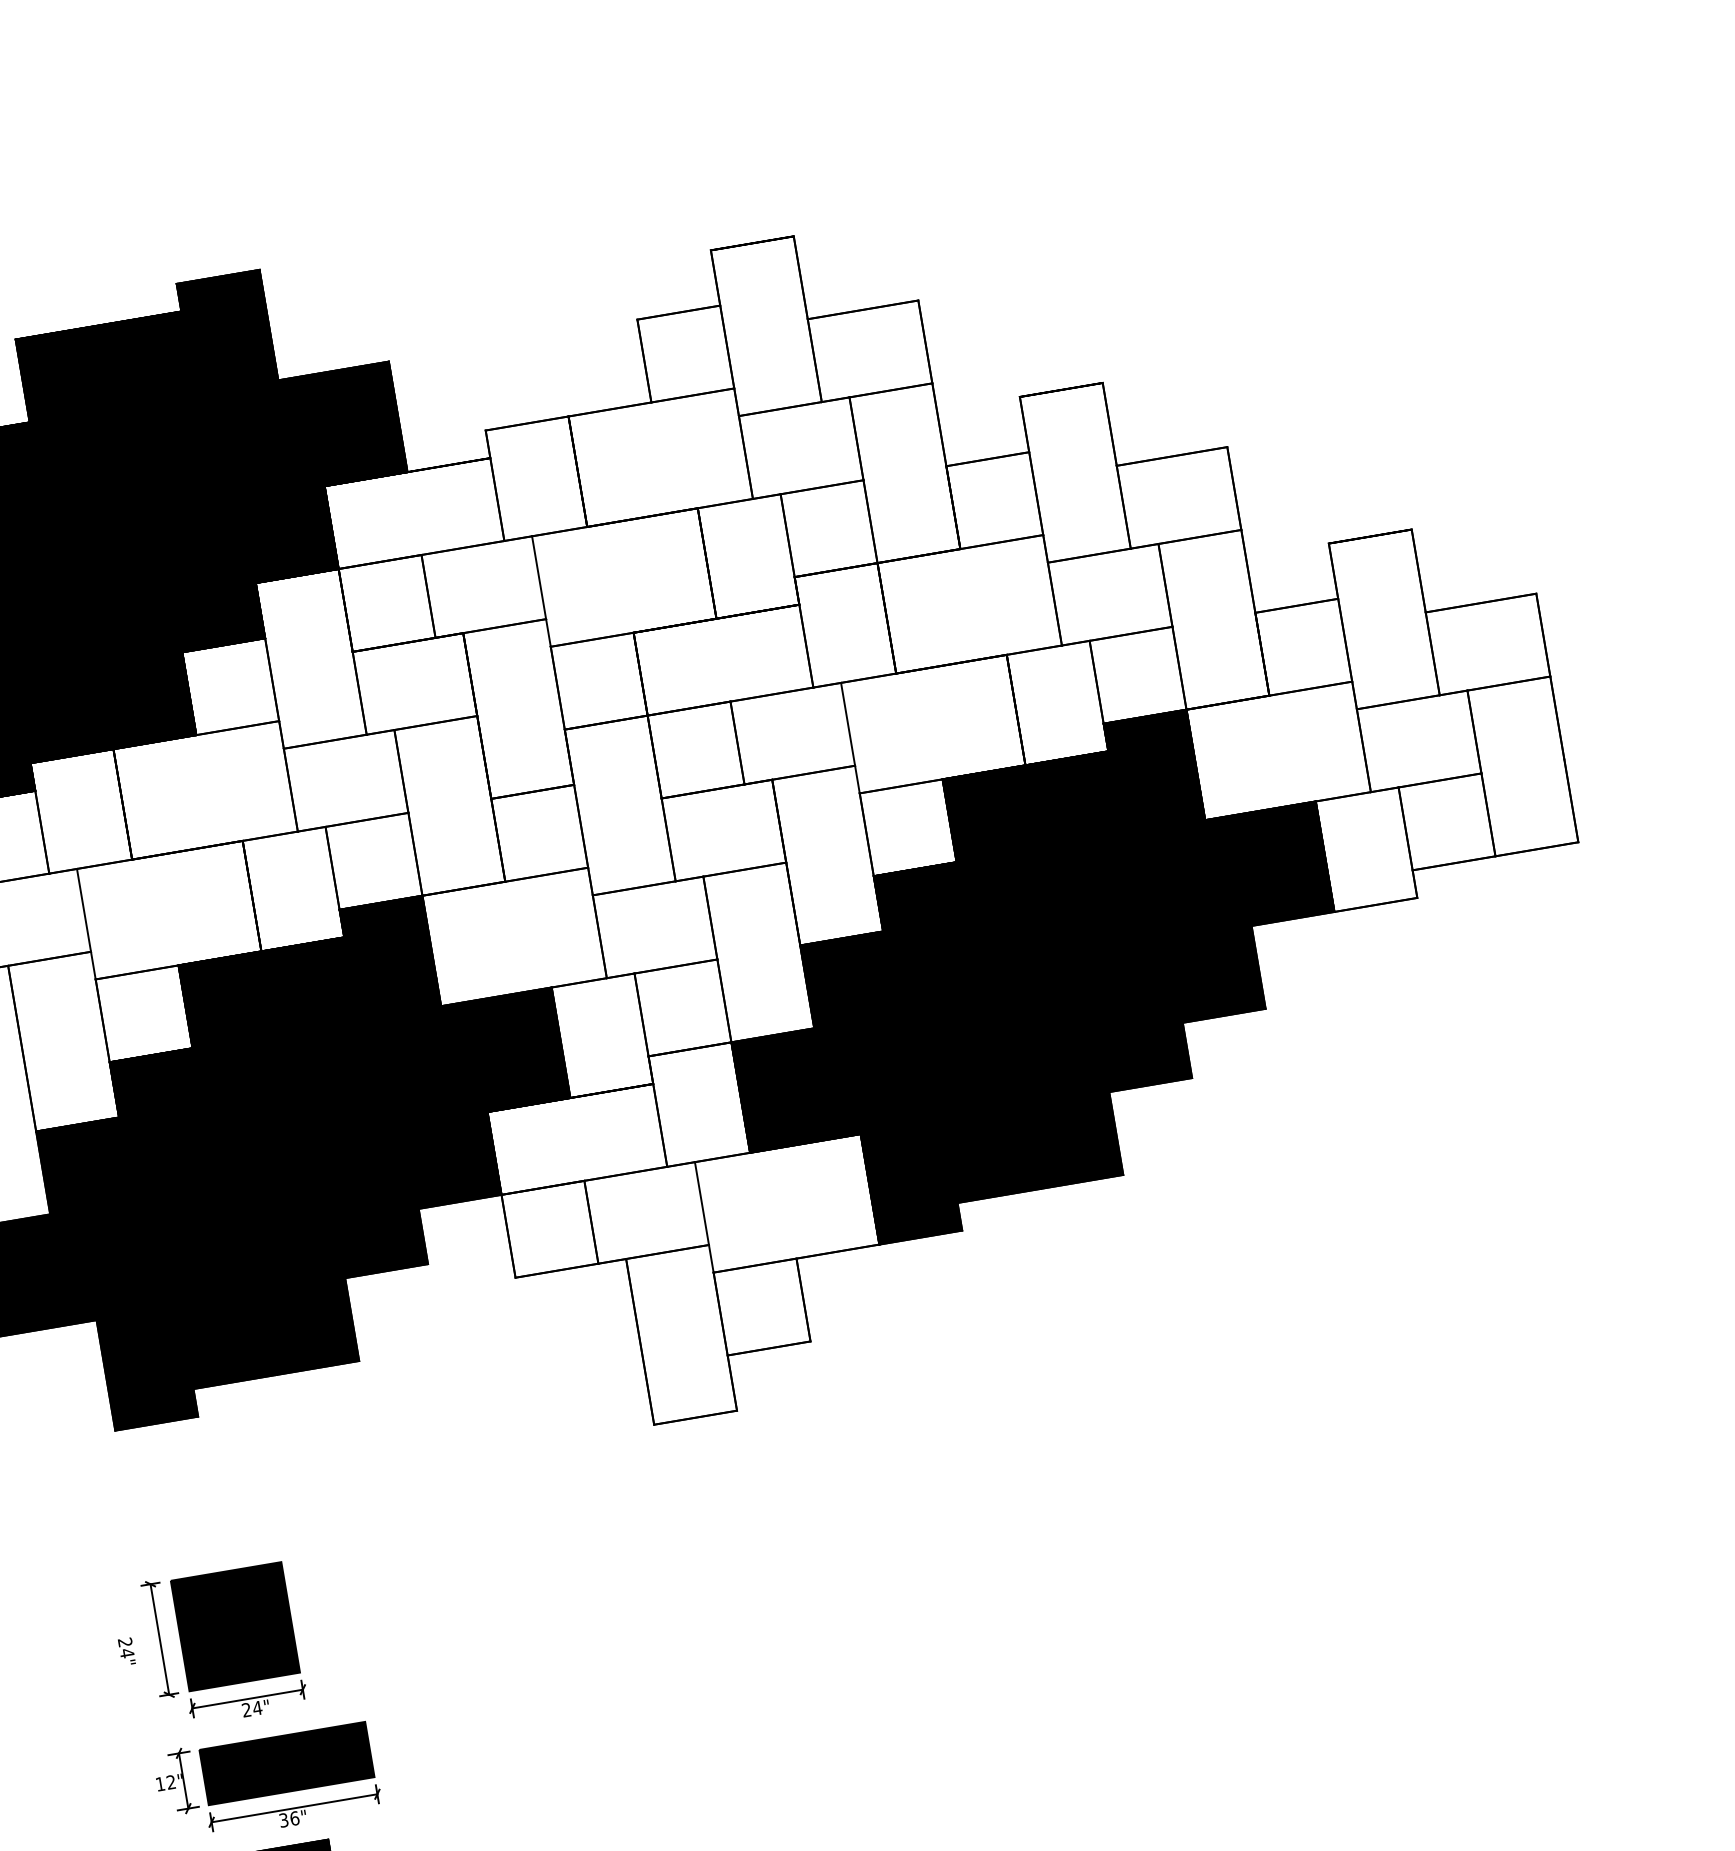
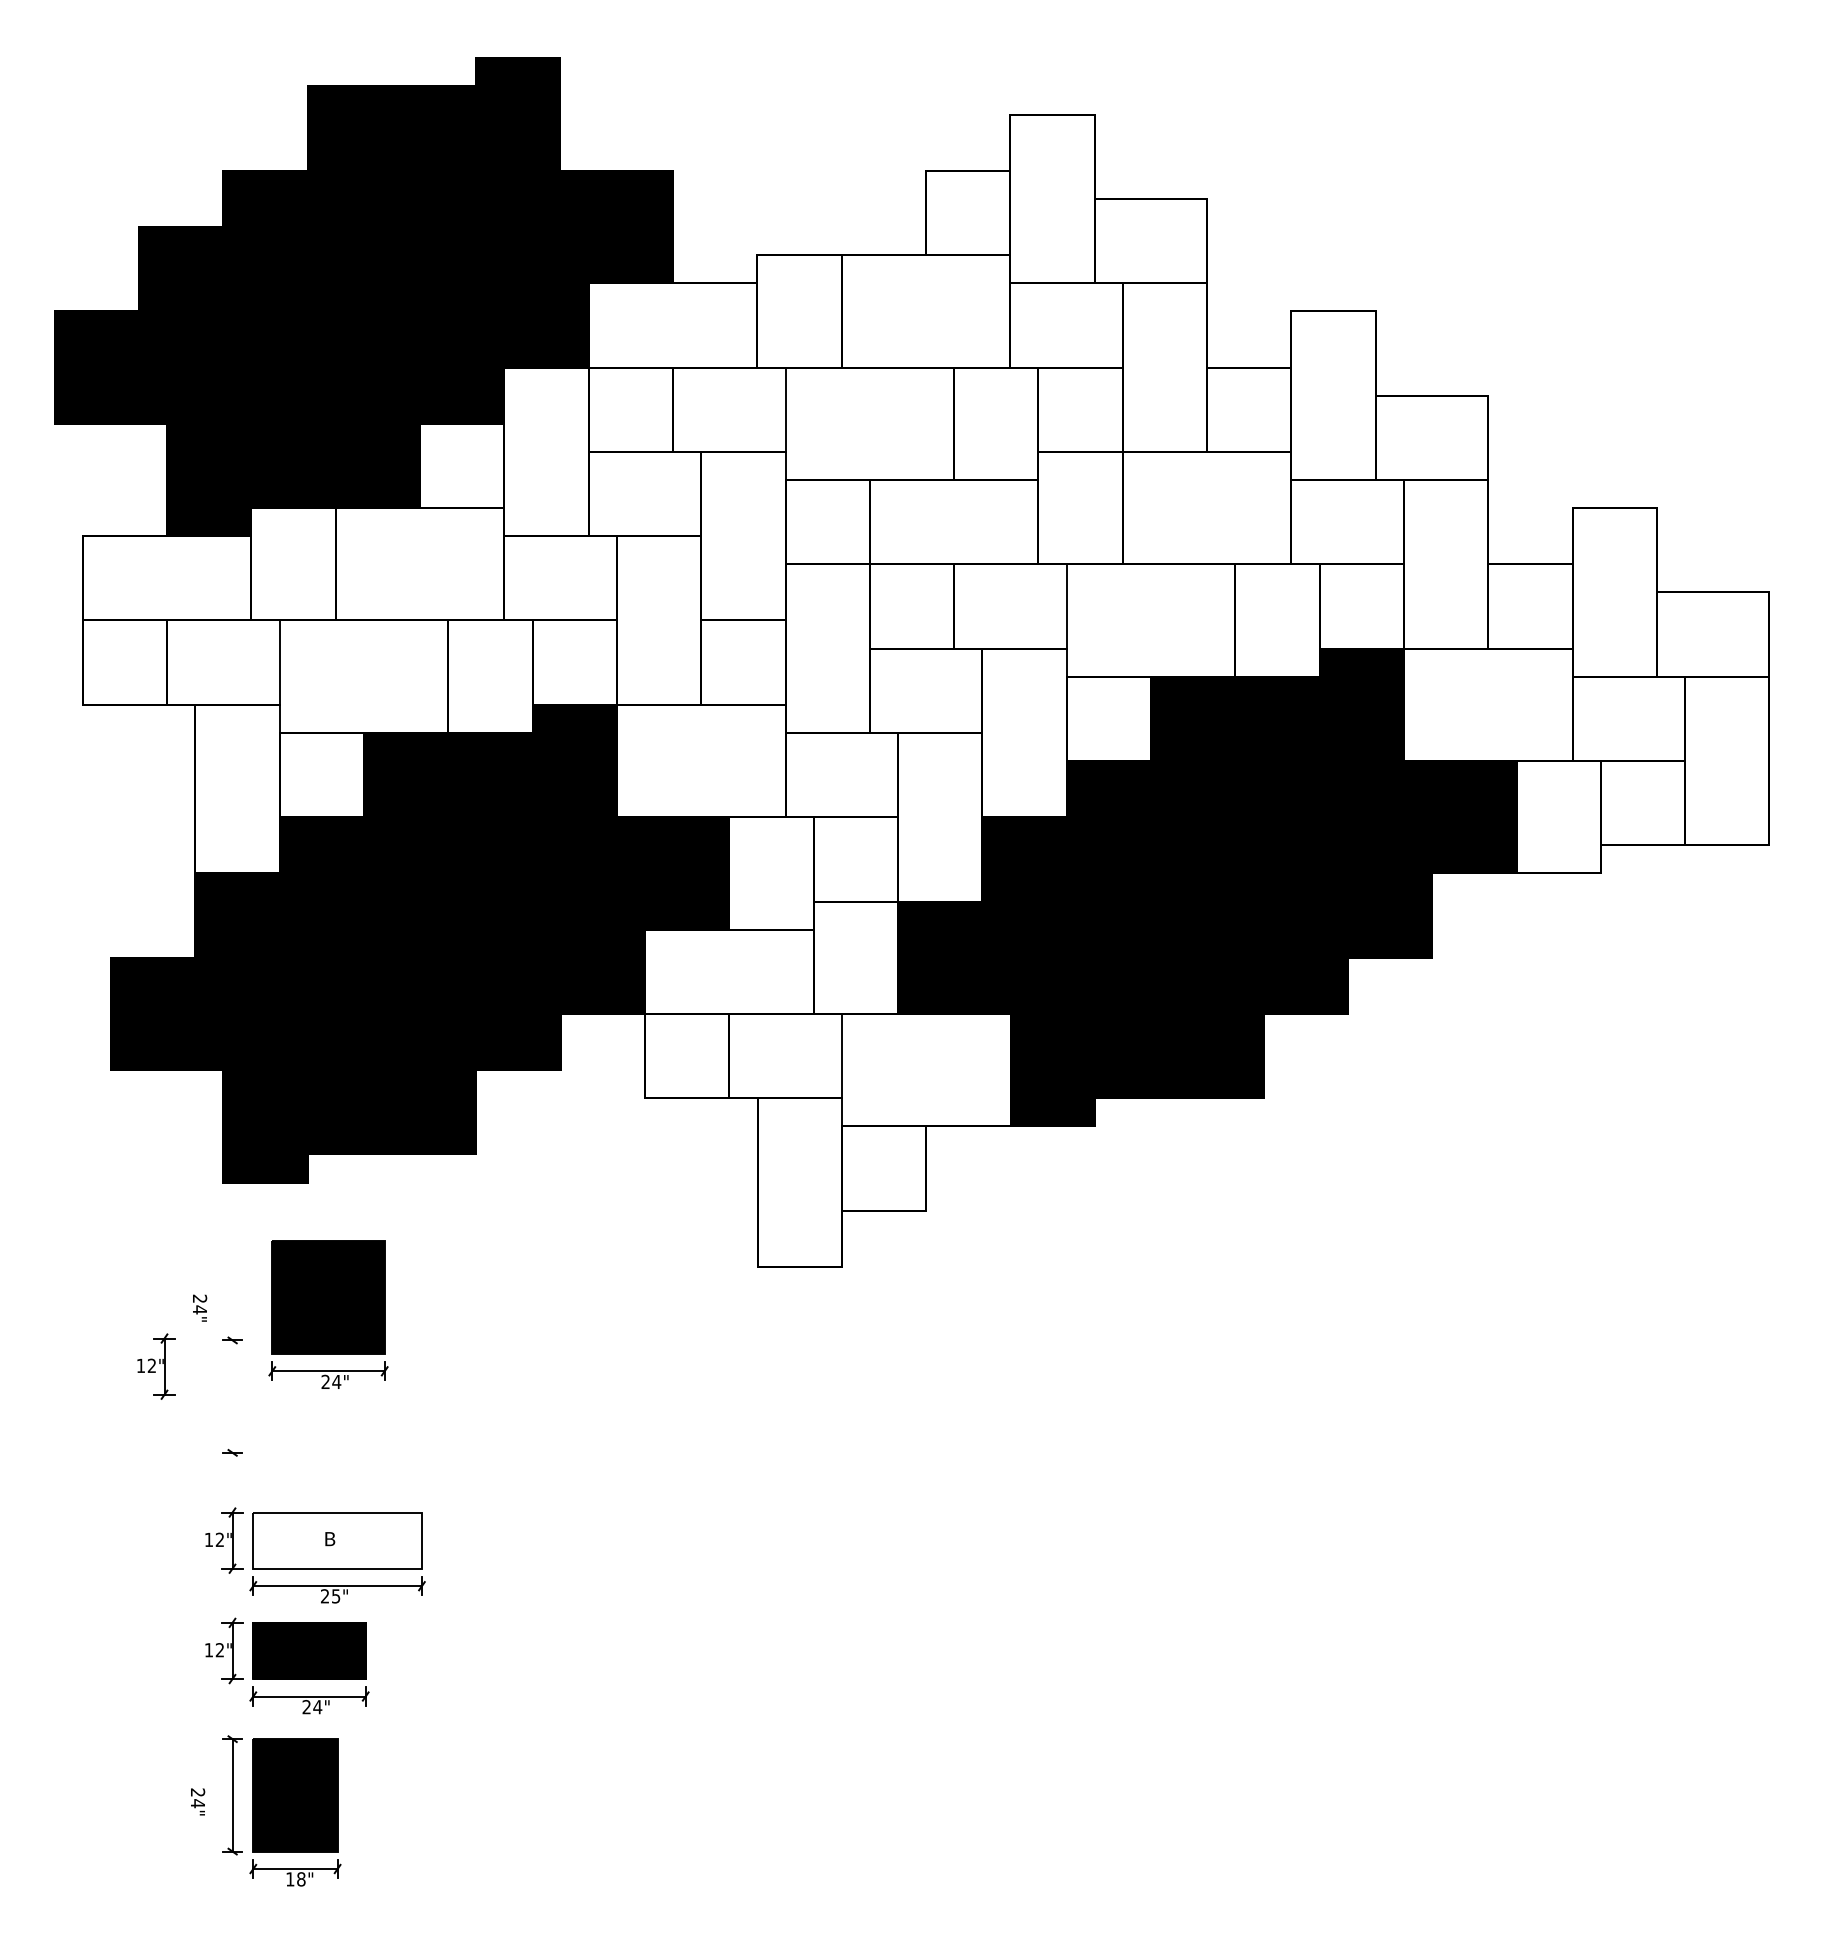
part: (80, 1622) -> (156, 1366), added
line: (159, 1639) -> (232, 1396), removed
part: (238, 1643) -> (328, 1314), moved
text: (127, 1650) -> (200, 1307), moved
fill: (286, 1763) -> (337, 1540), removed
text: (289, 1819) -> (330, 1596), 36" -> 25"

